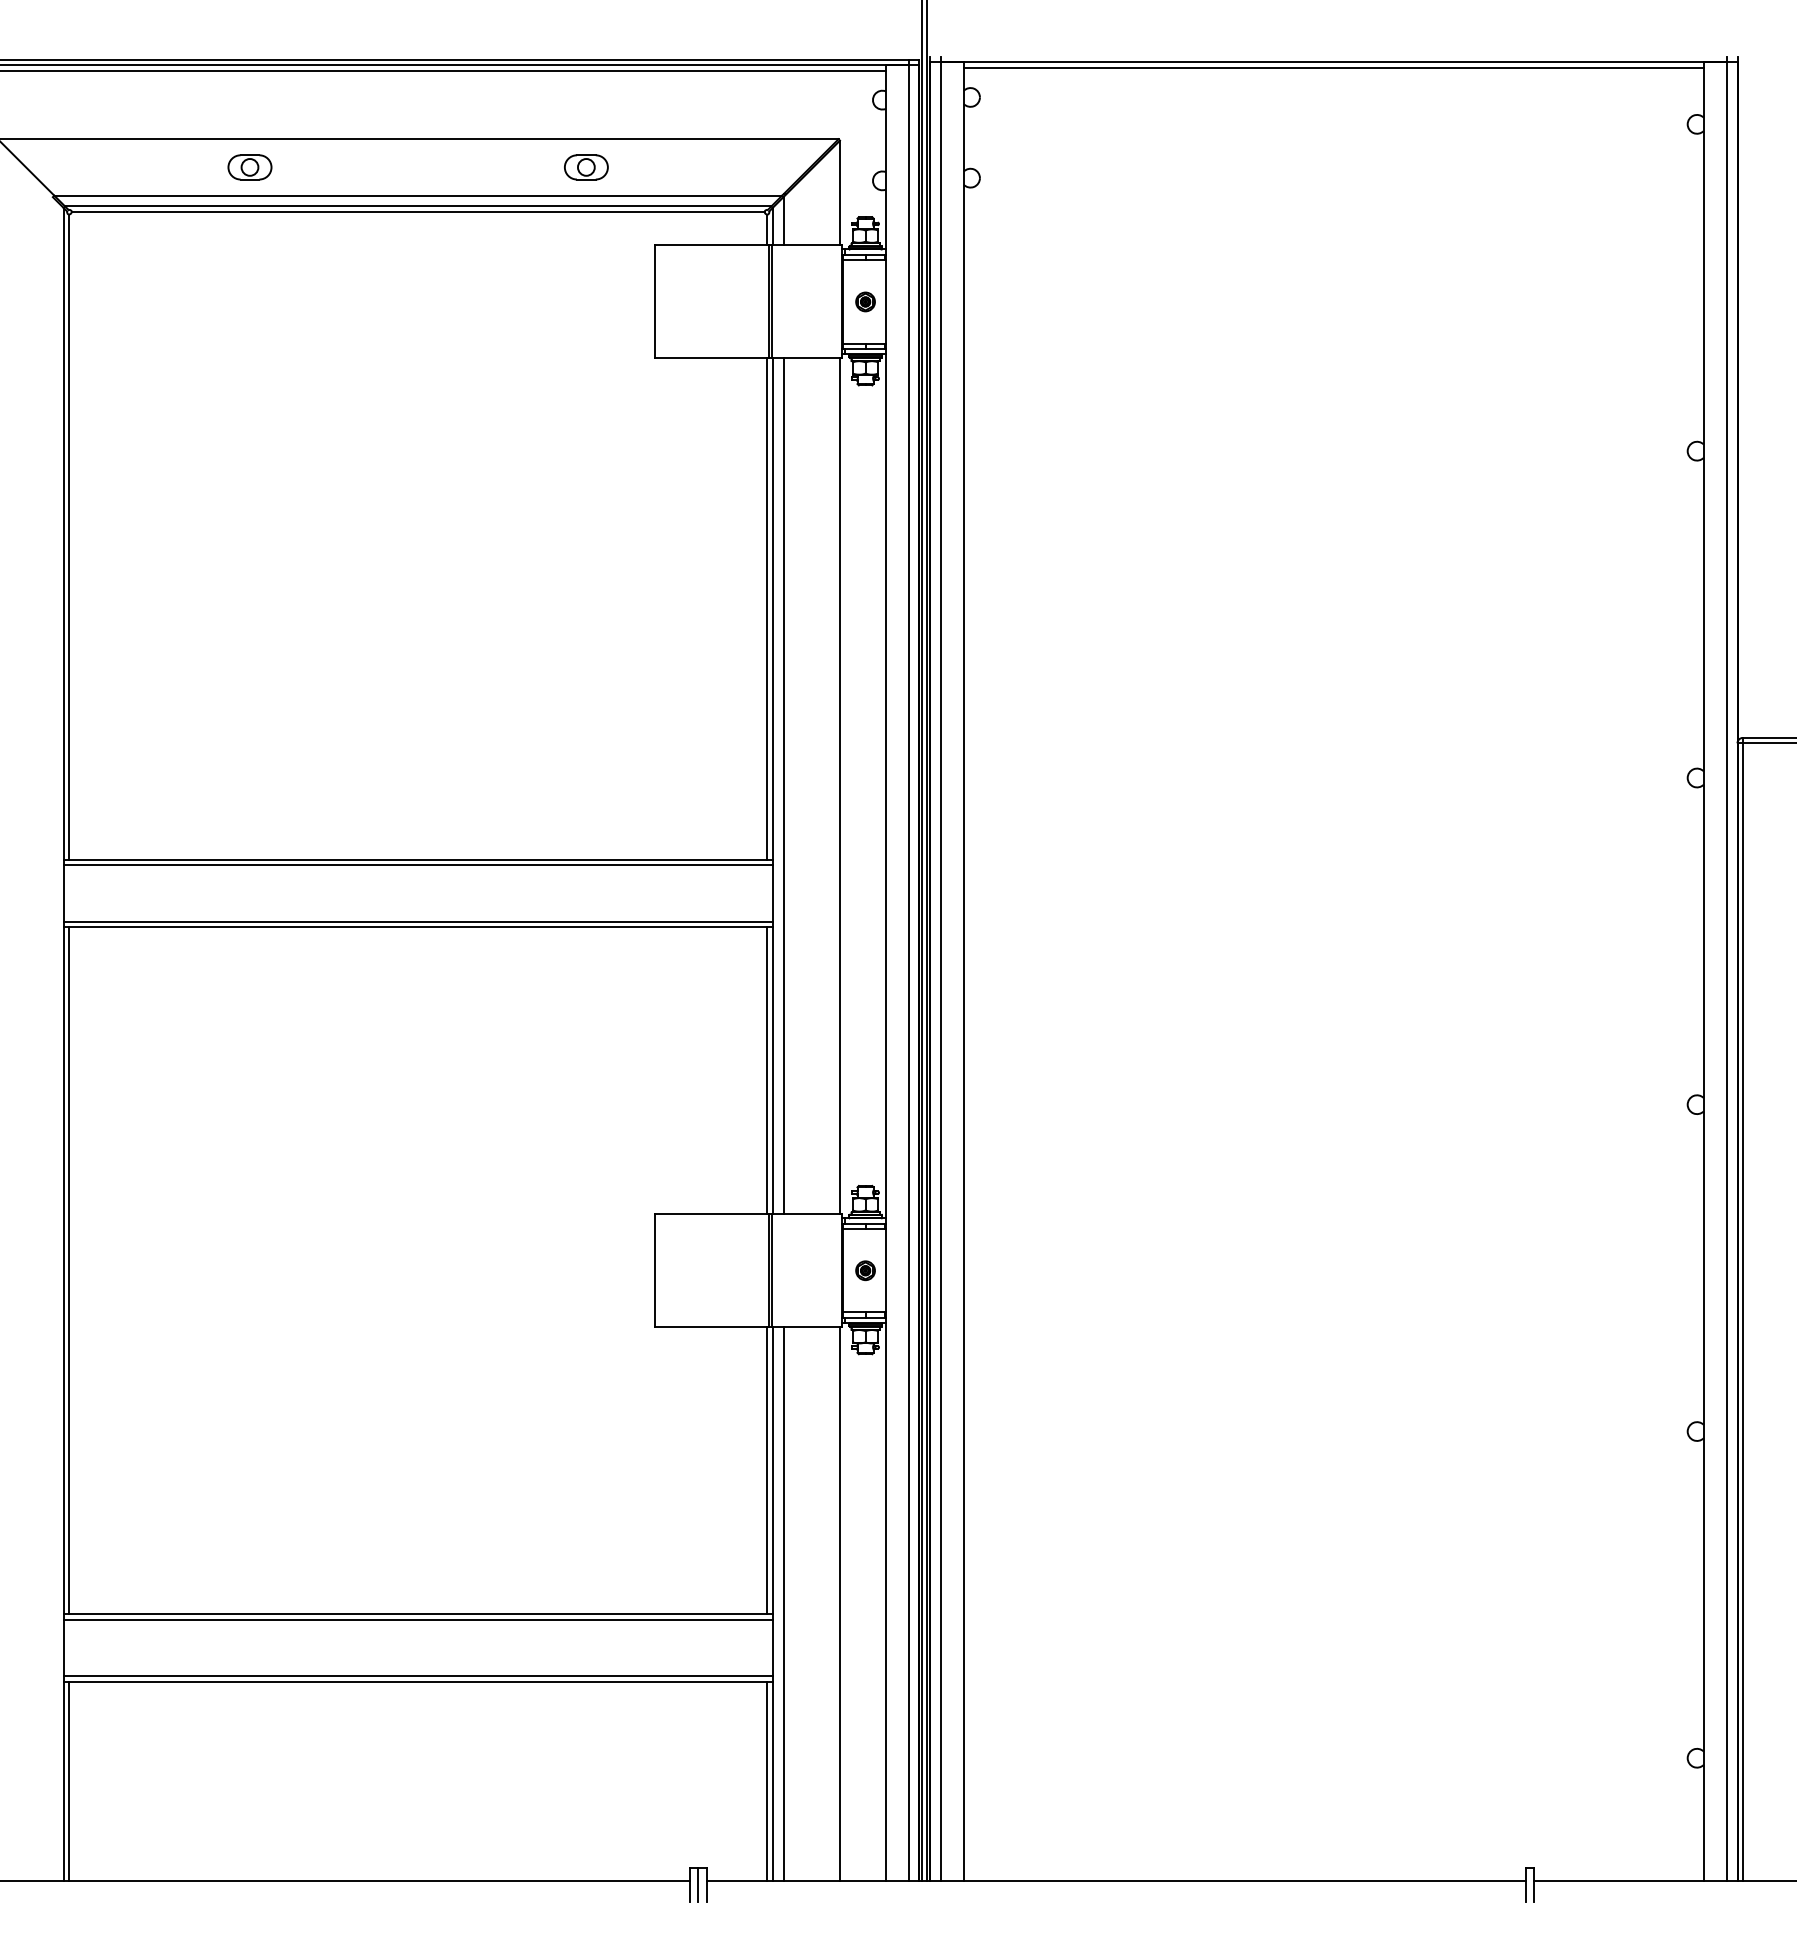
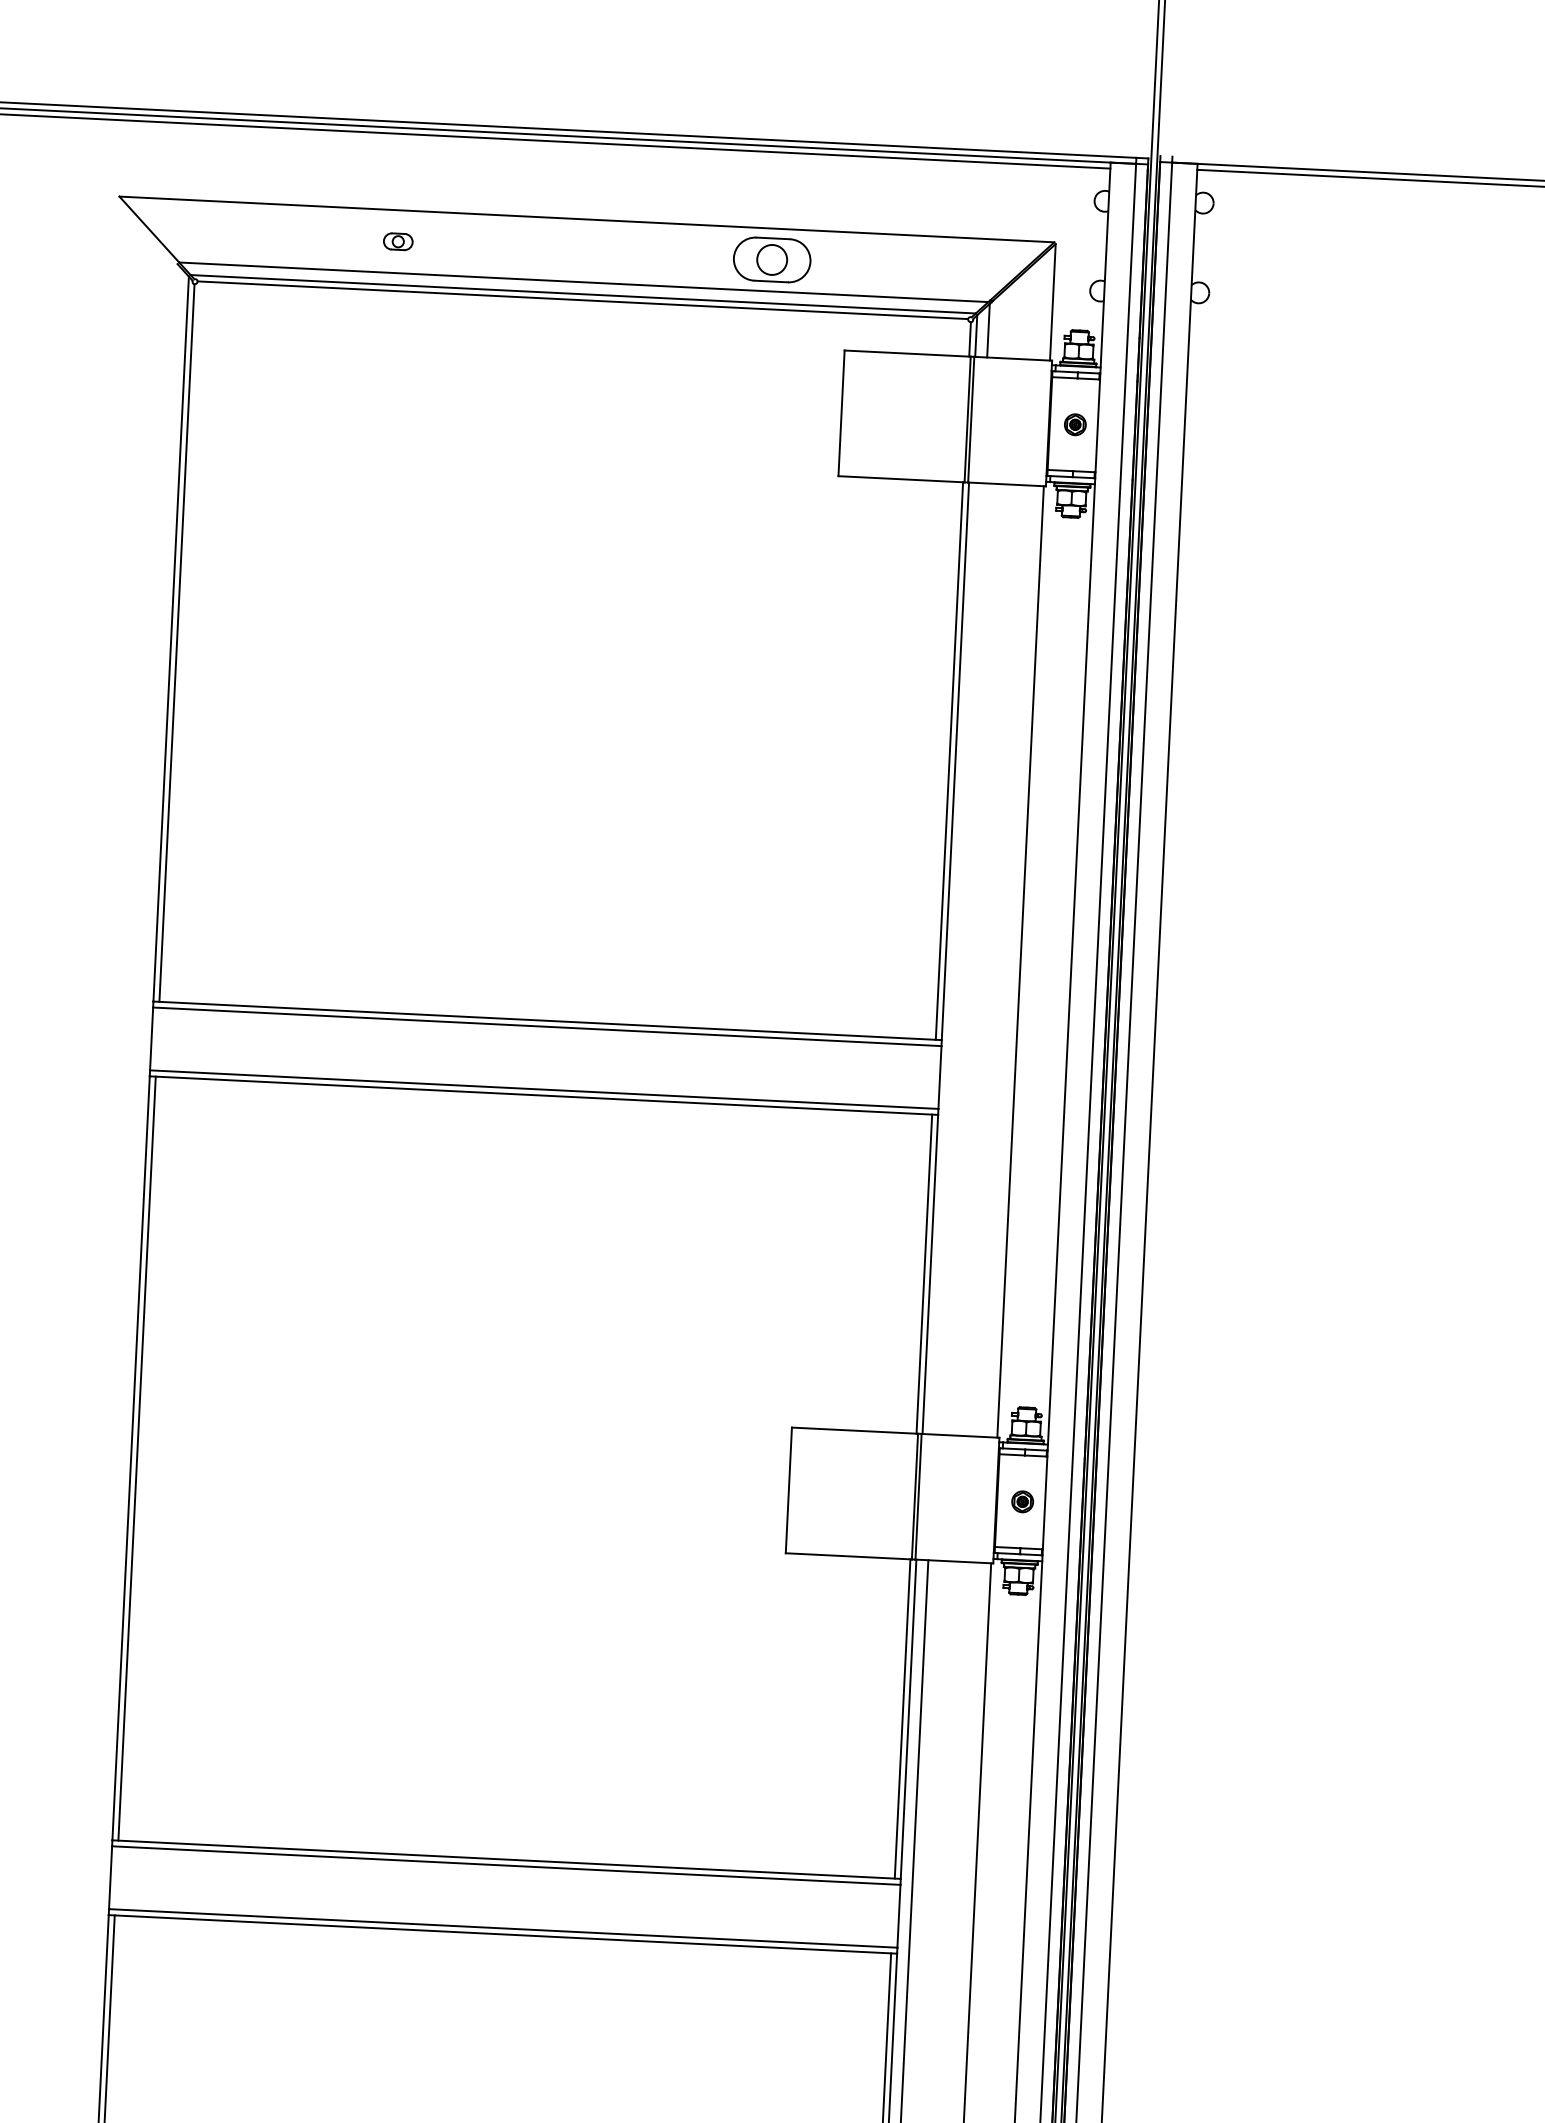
part: (249, 167) -> (397, 241), size x0.6
part: (586, 167) -> (772, 260), size x1.6
line: (783, 786) -> (957, 959), removed

